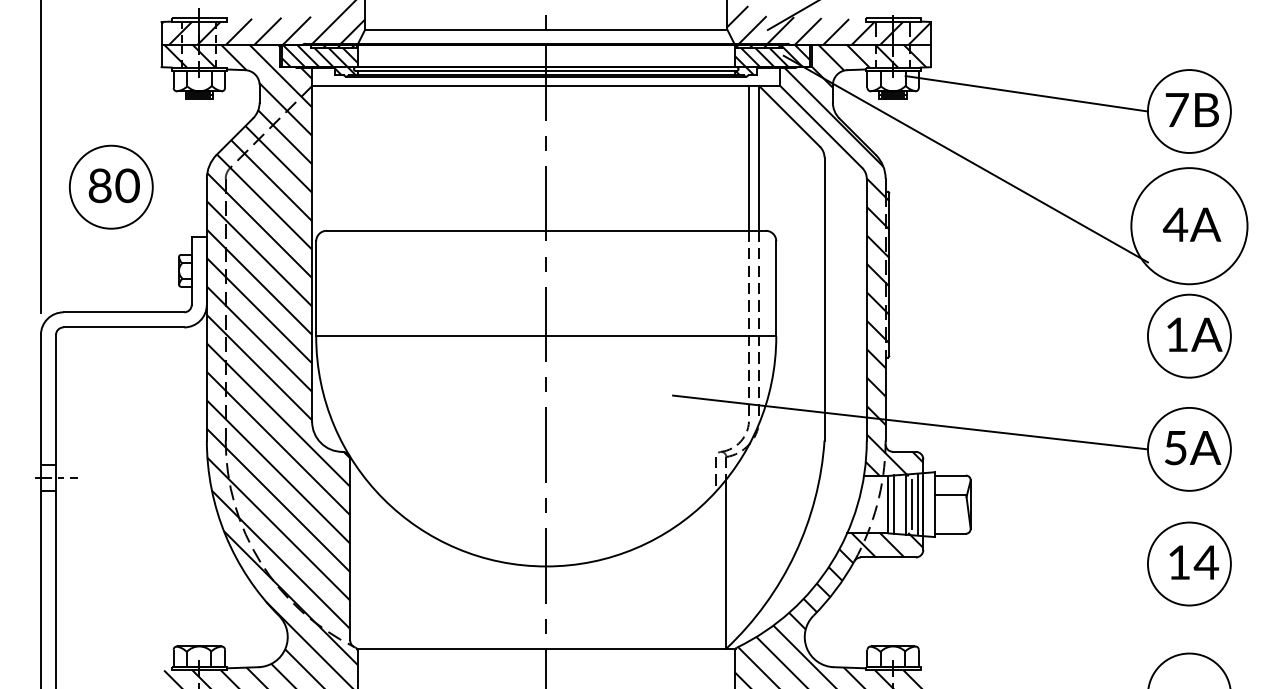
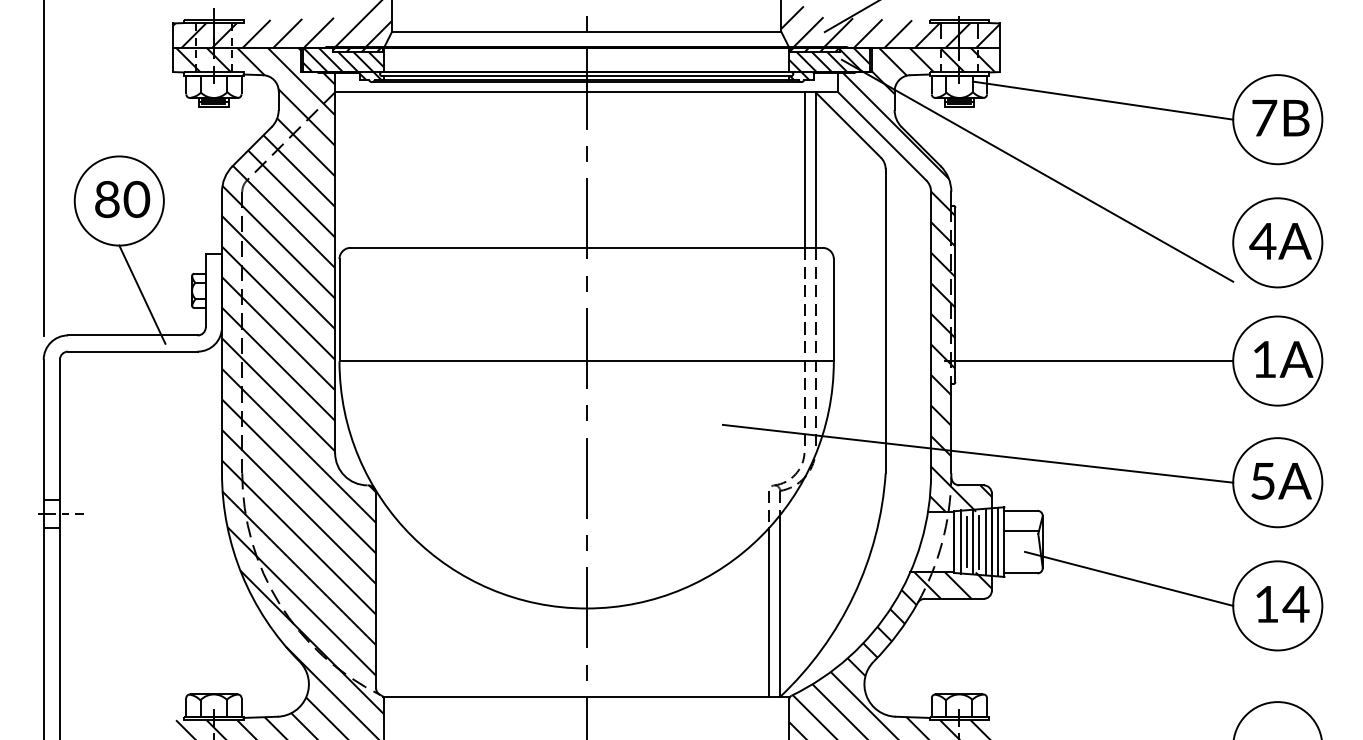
circle: (1188, 225) -> (1276, 242), size x0.71
line: (132, 274) -> (142, 294), added
line: (1013, 336) -> (1088, 361), added
line: (900, 504) -> (967, 541), added
line: (929, 504) -> (998, 541), added
line: (1050, 538) -> (1128, 578), added
line: (716, 569) -> (769, 611), added

